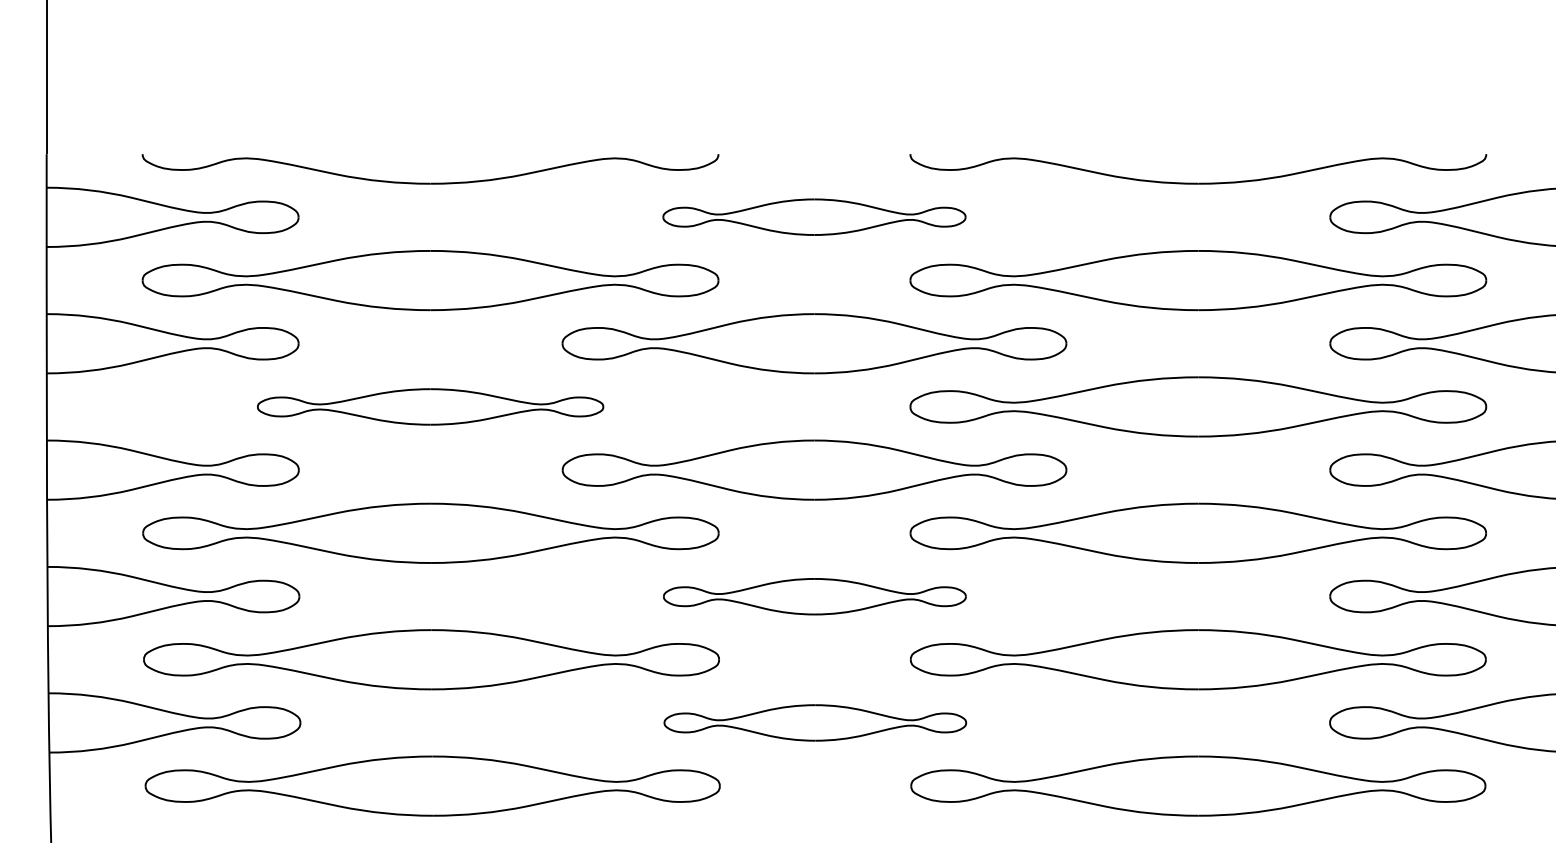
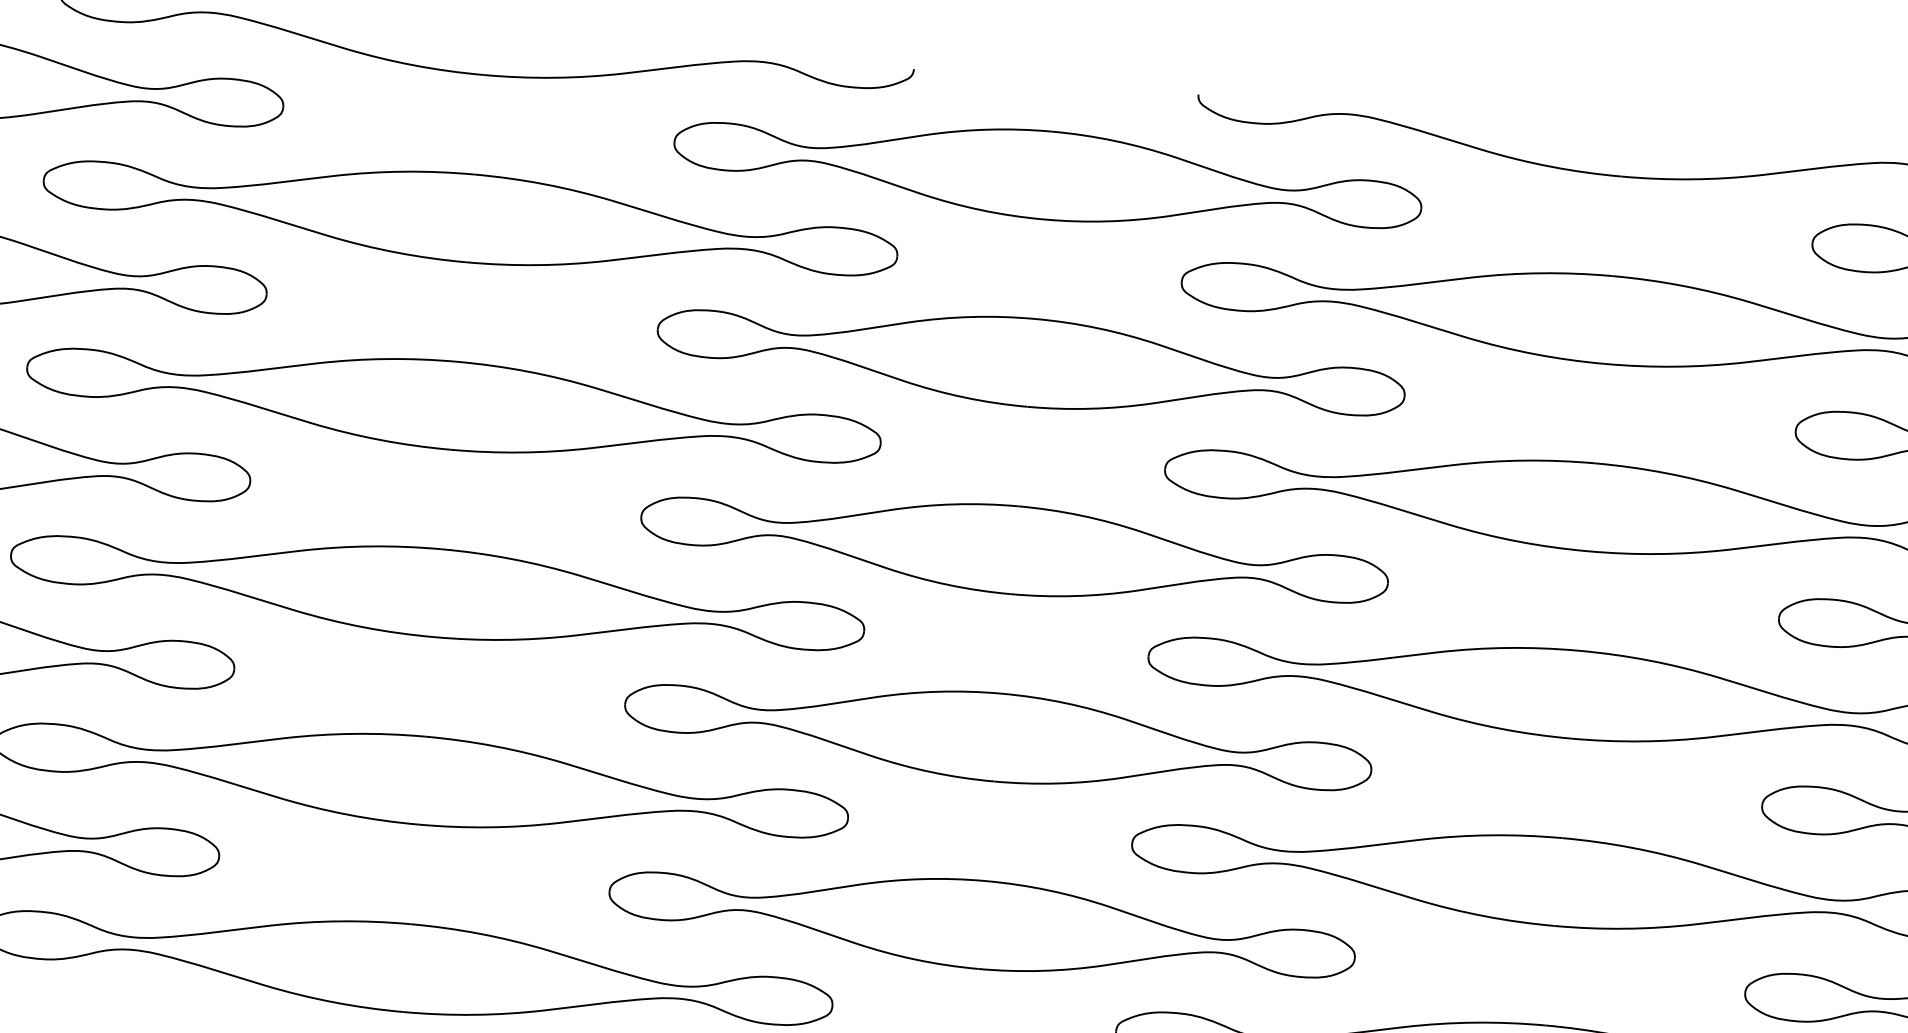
part: (814, 216) -> (1048, 174), size x1.67
part: (430, 406) -> (453, 405), size x1.67
part: (814, 596) -> (997, 737), size x1.67
part: (815, 722) -> (982, 924), size x1.67

